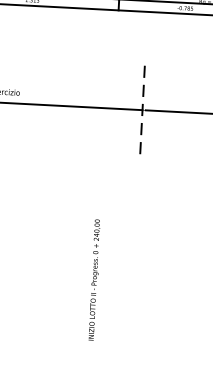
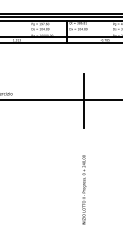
line: (142, 110) -> (83, 100), dashed -> solid
text: (95, 279) -> (84, 189), moved

